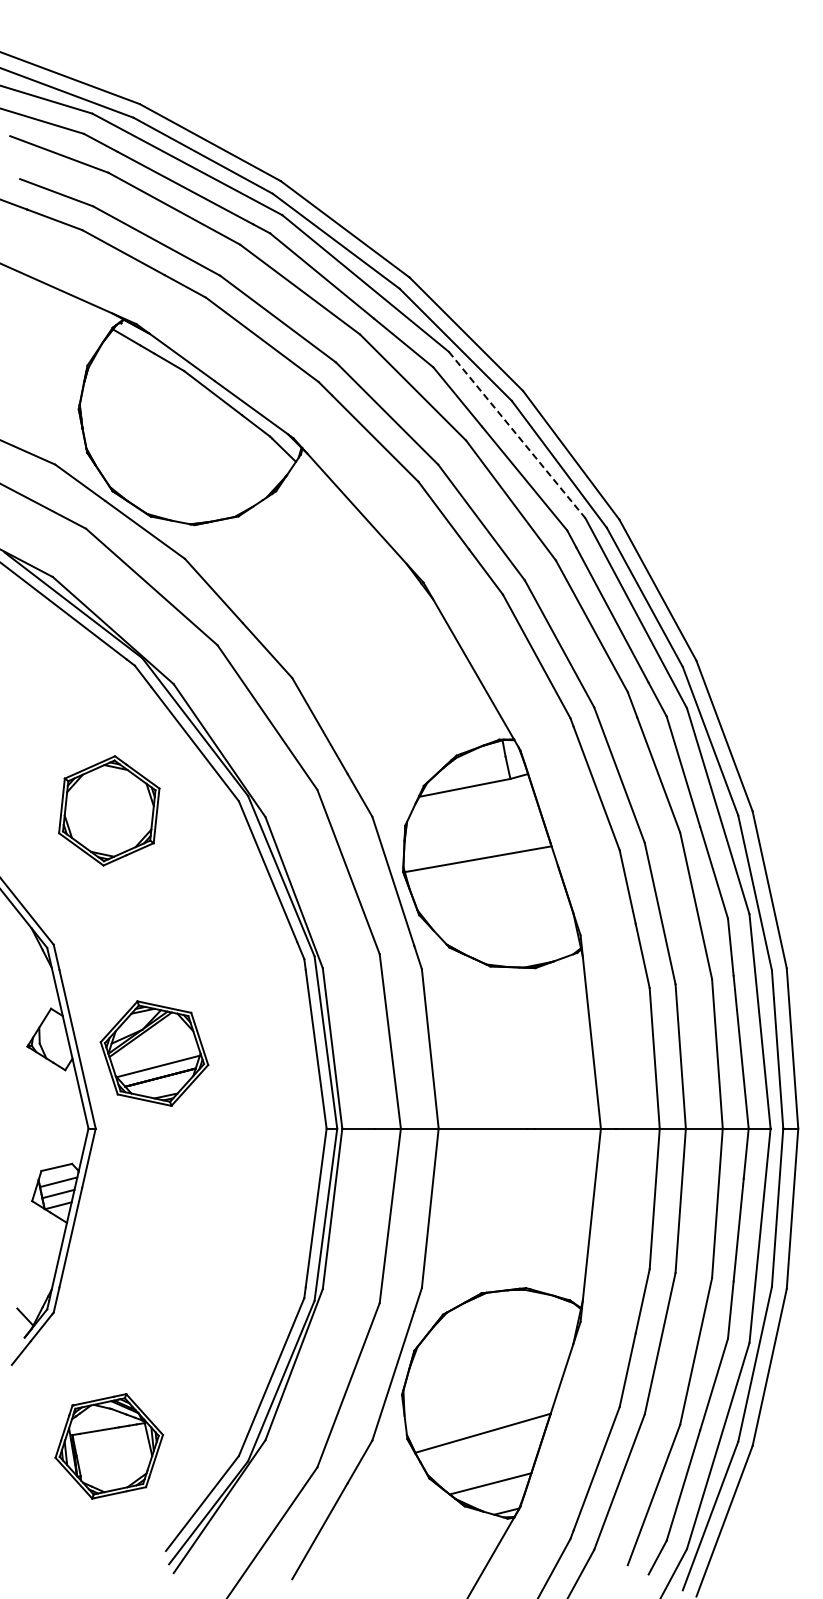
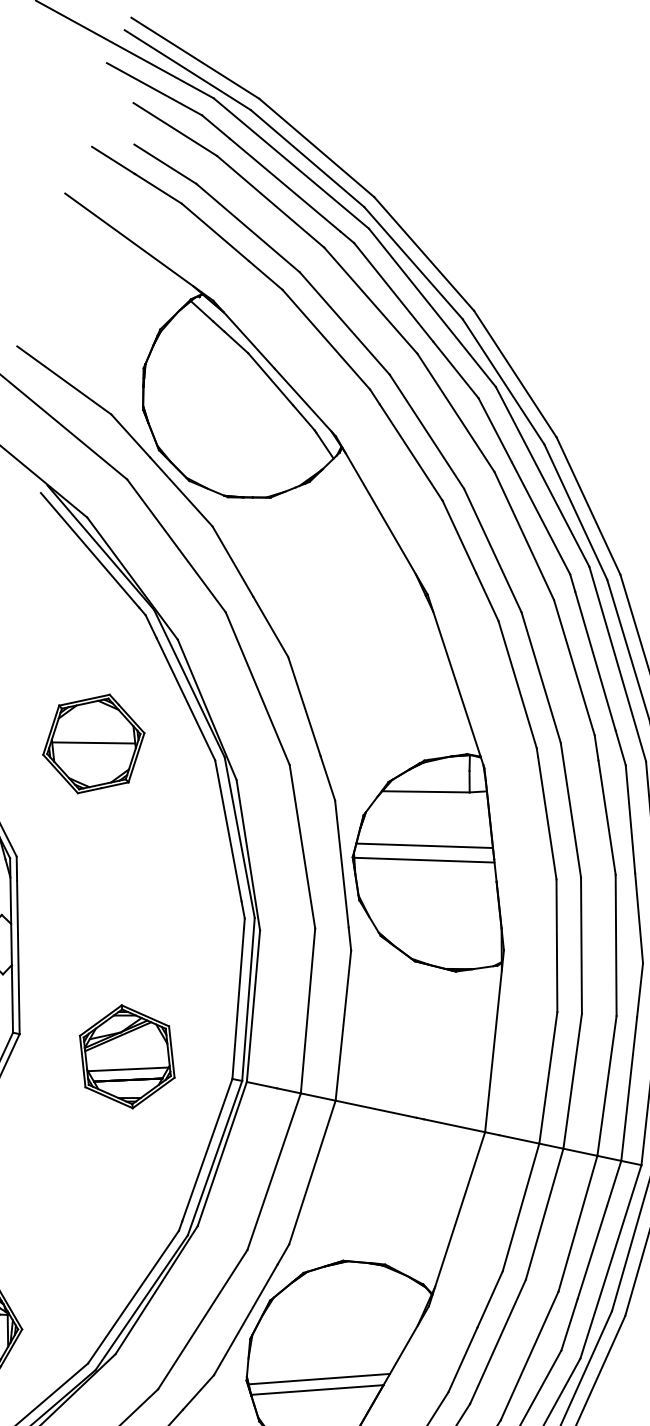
line: (517, 435) -> (542, 477), dashed -> solid
line: (108, 809) -> (93, 742), added
line: (474, 843) -> (424, 844), added
part: (154, 1053) -> (127, 1056), moved
line: (482, 1421) -> (319, 1379), added

